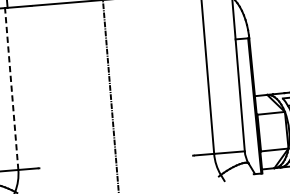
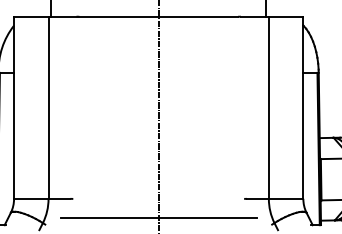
line: (11, 88) -> (48, 107), dashed -> solid
line: (117, 179) -> (158, 218), added

